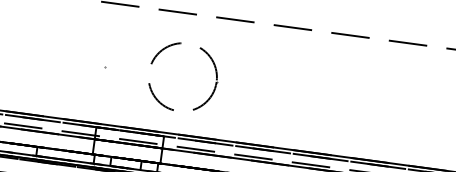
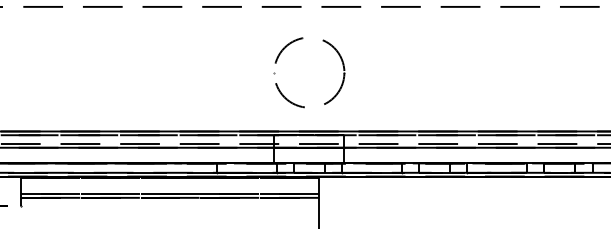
part: (201, 50) -> (324, 42), moved

